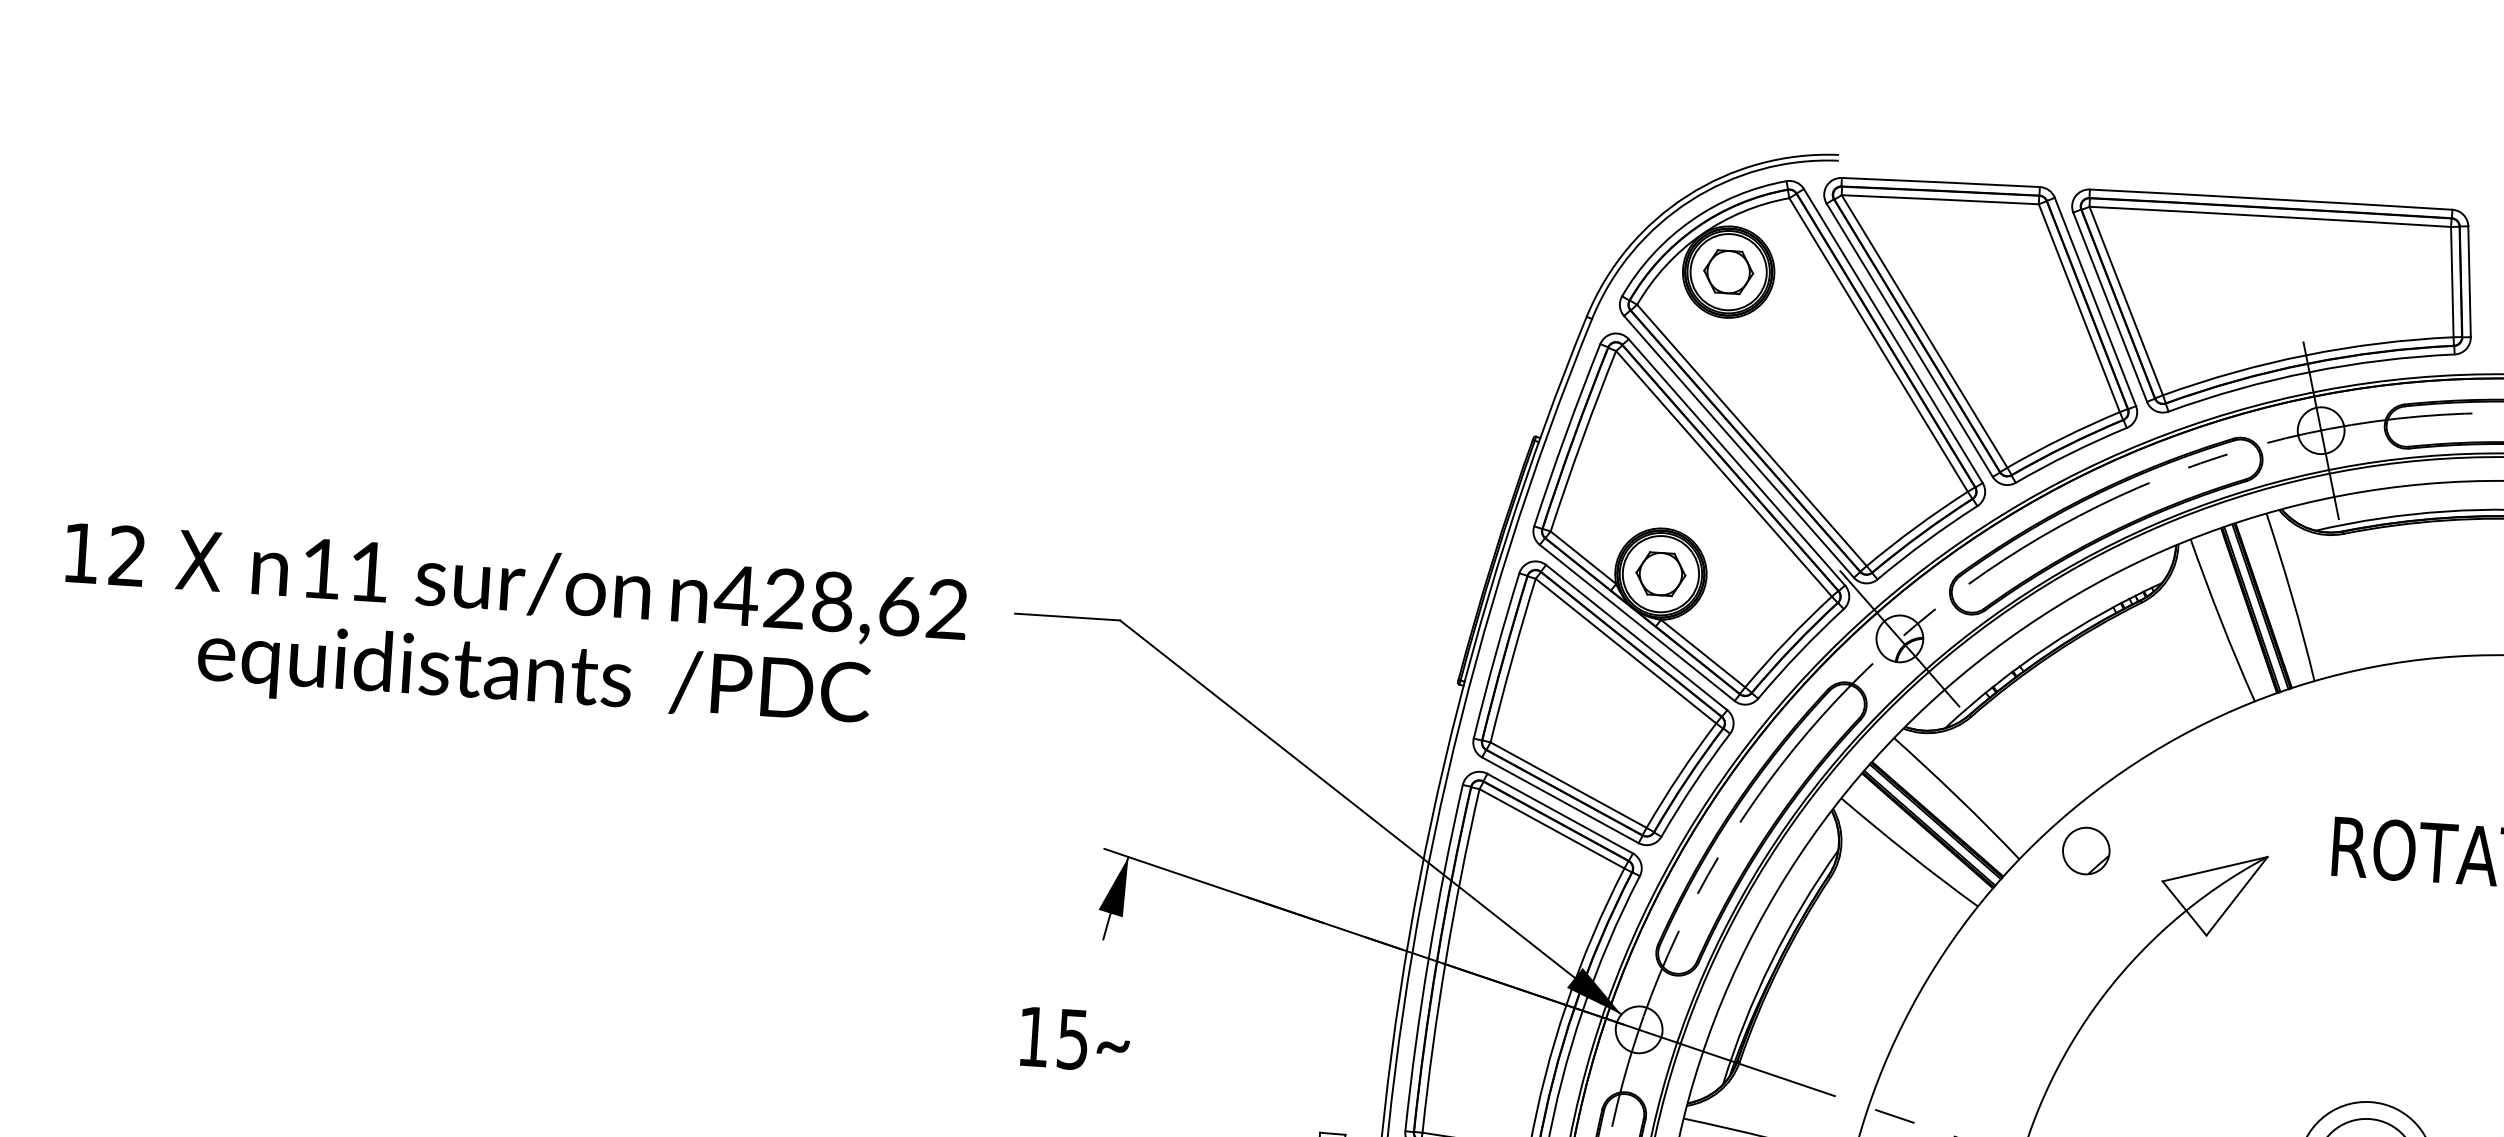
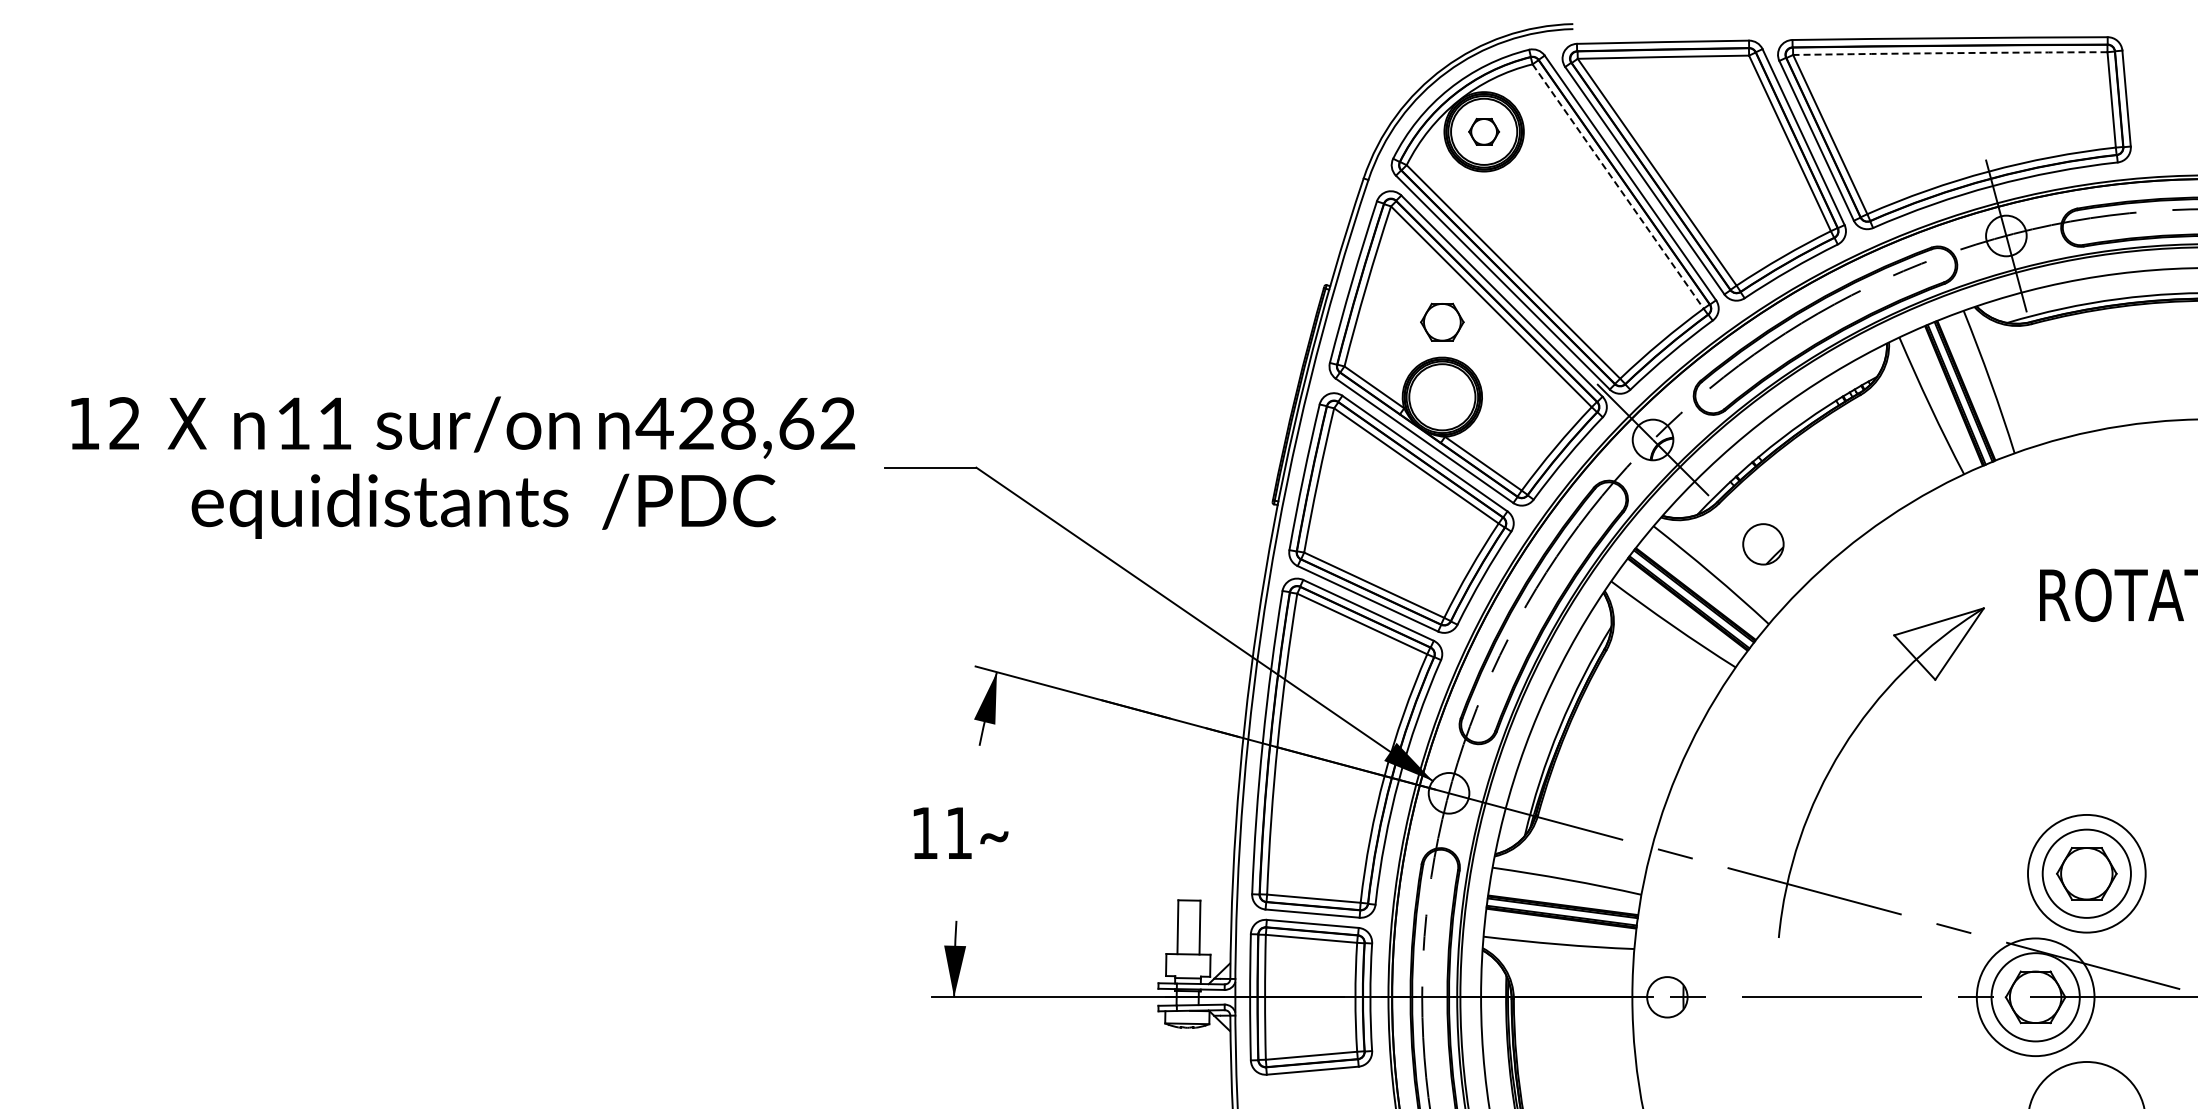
arc: (2270, 216) -> (1950, 53), solid -> dashed
part: (1727, 271) -> (1483, 131), size x0.7
line: (1879, 344) -> (1618, 186), solid -> dashed
part: (1661, 573) -> (1442, 321), moved
text: (512, 631) -> (462, 467), moved
part: (2086, 851) -> (1763, 544), moved
text: (1072, 1039) -> (958, 833), 15 -> 11

